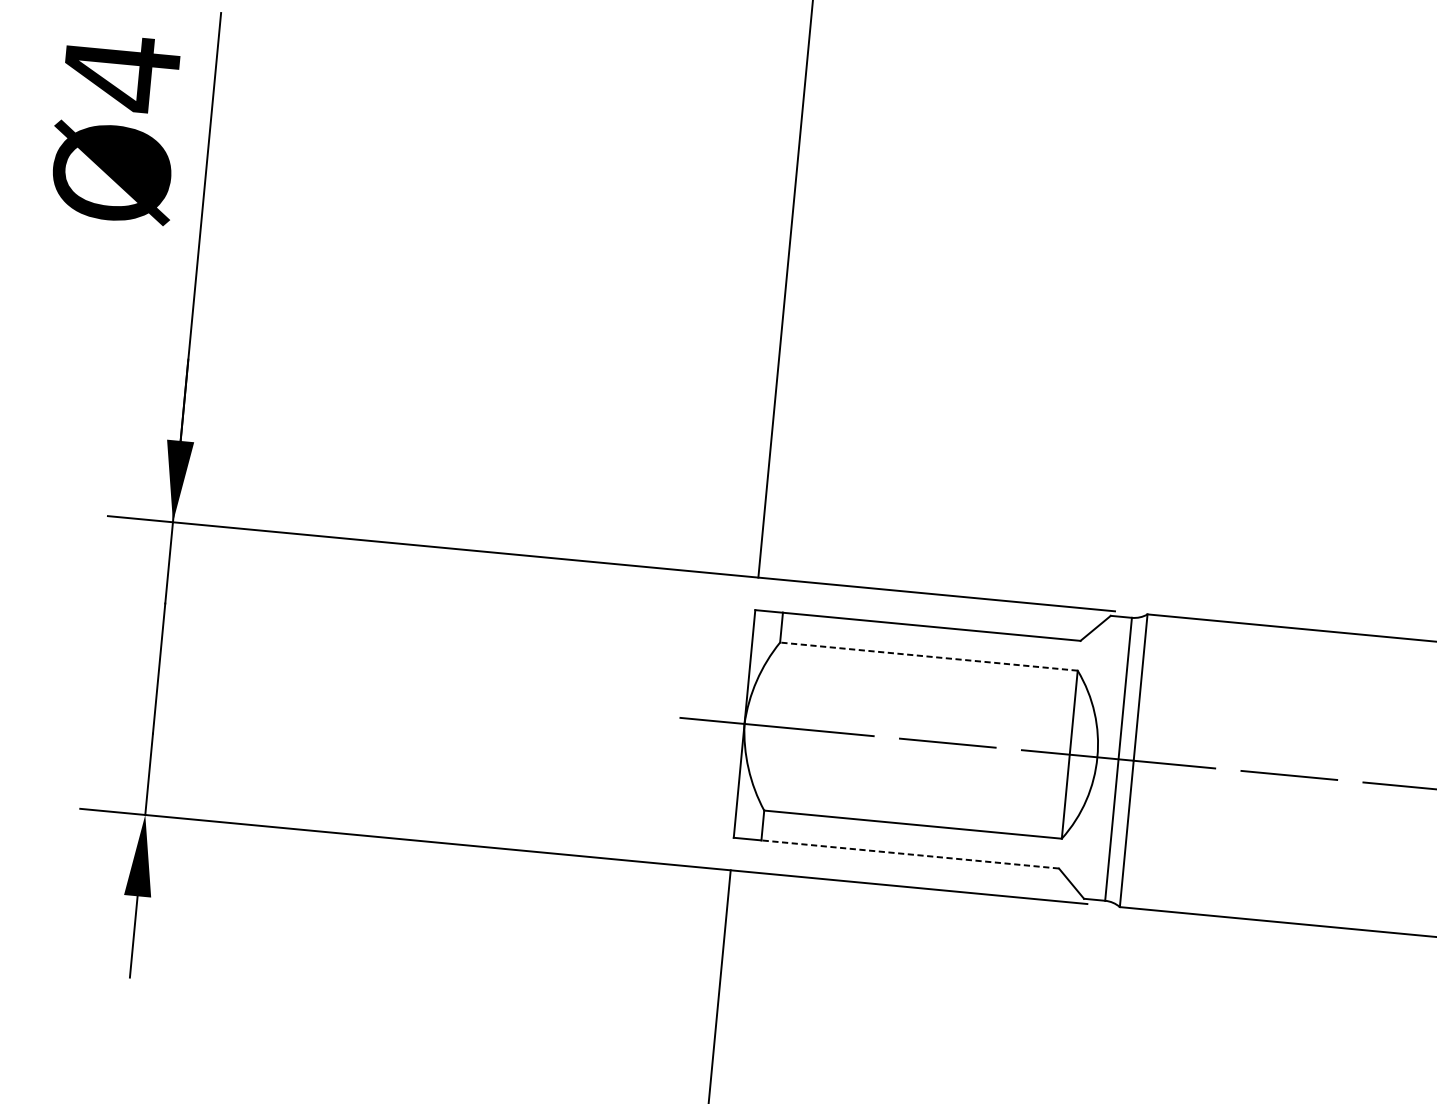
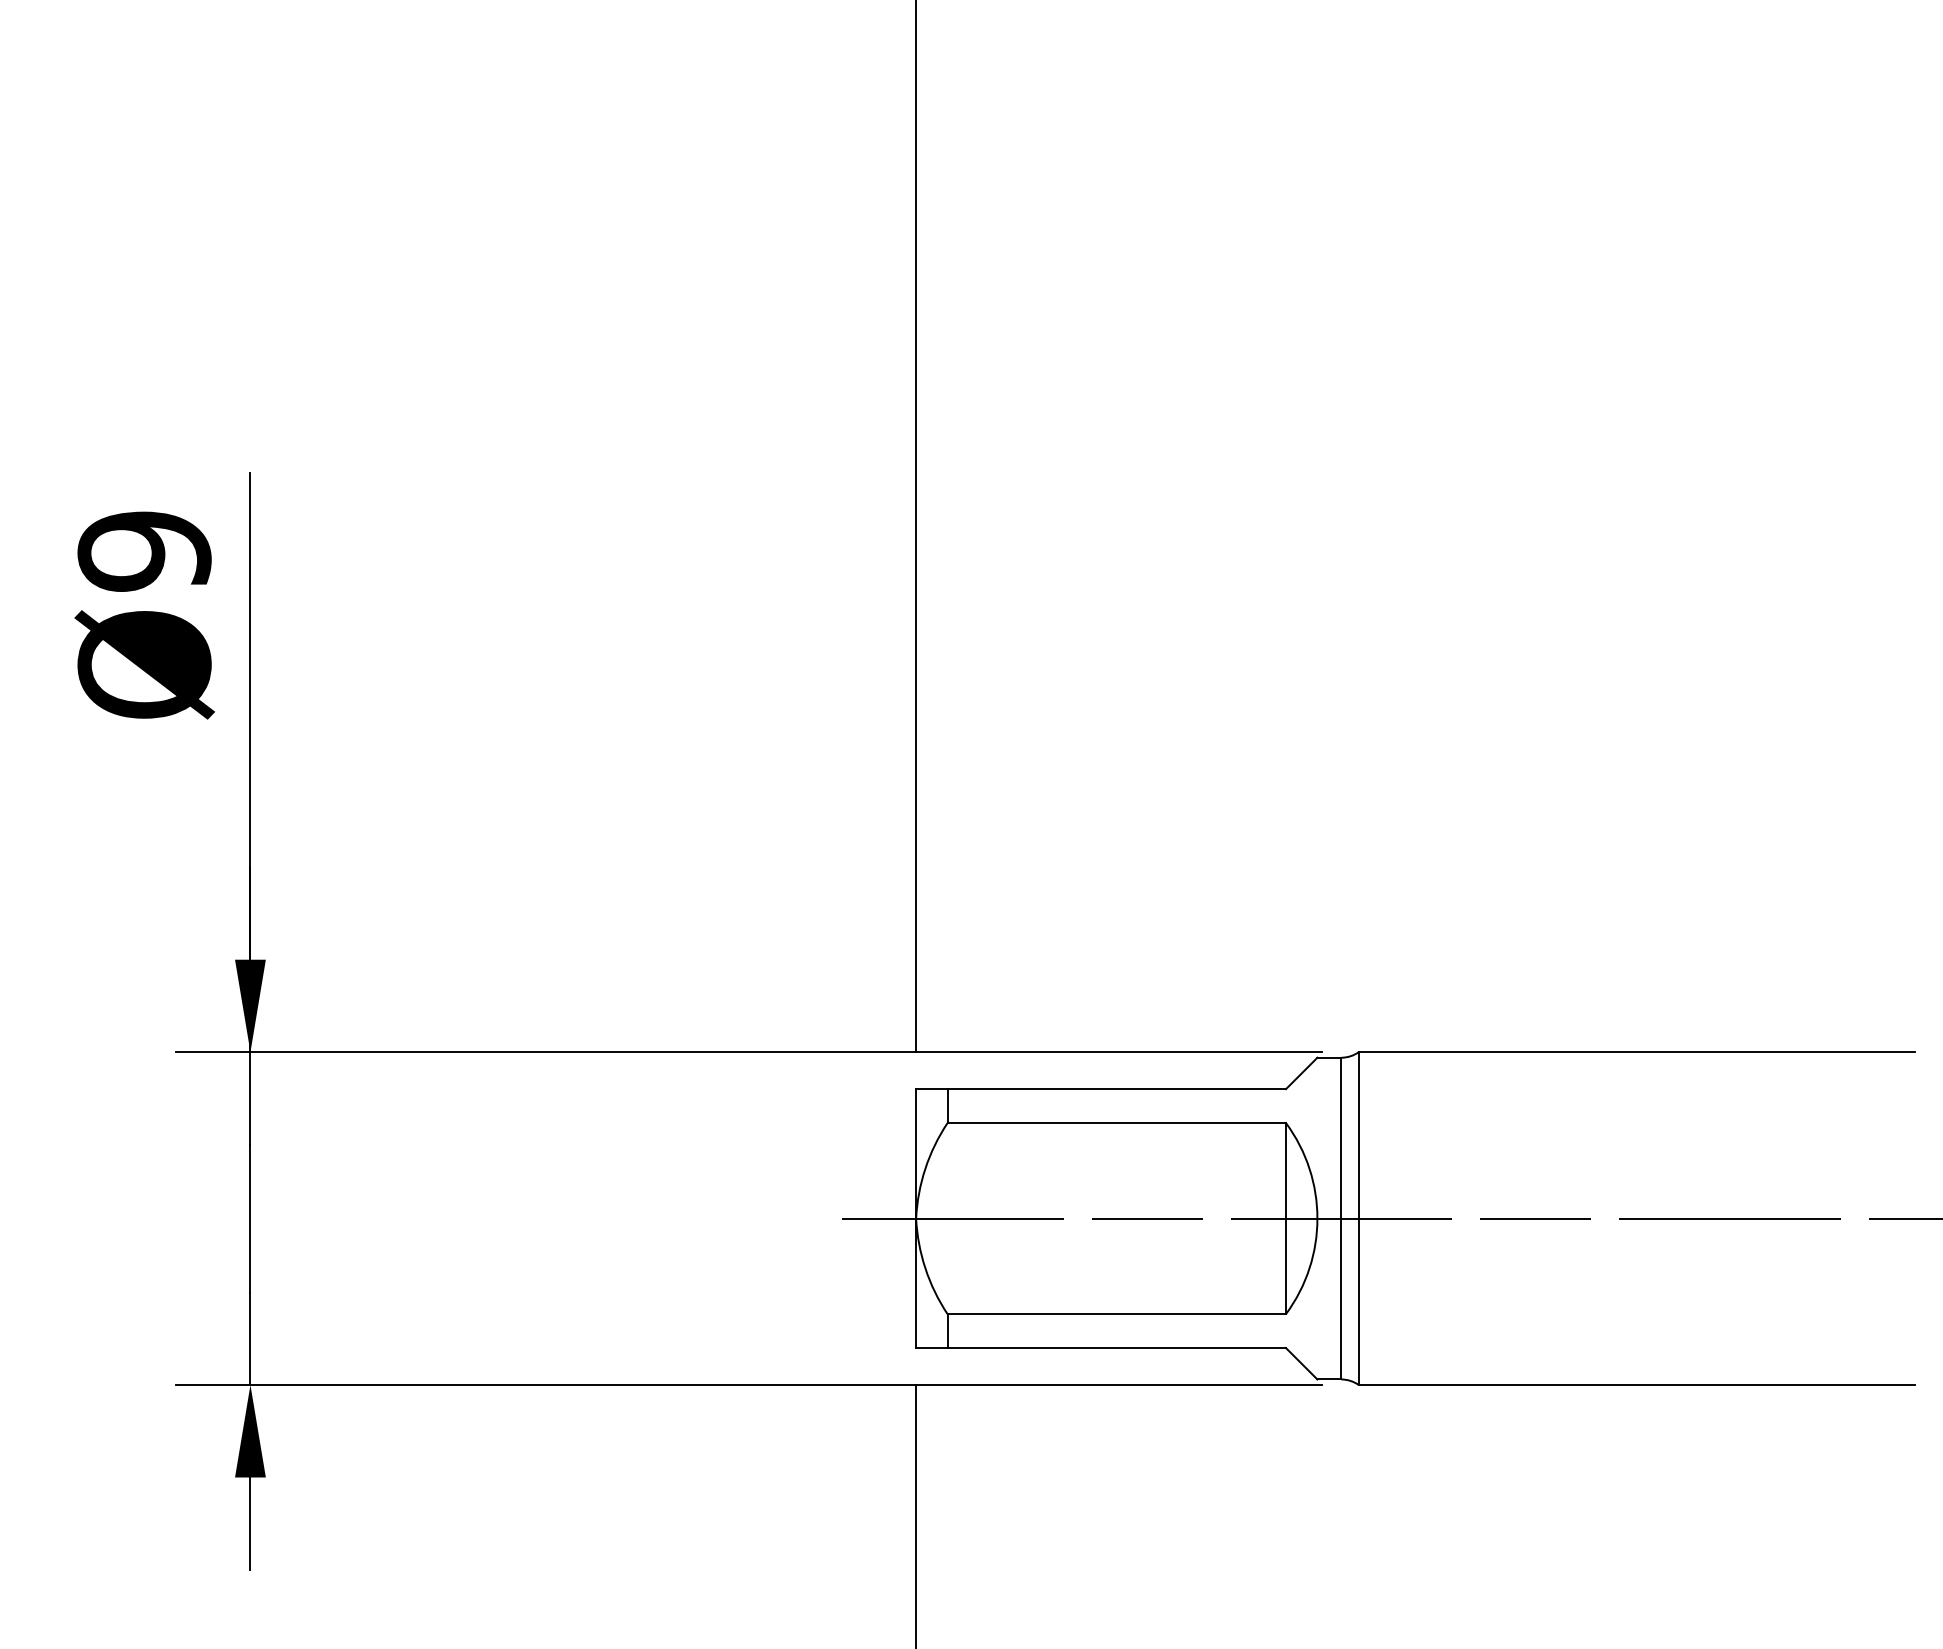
text: (121, 73) -> (144, 551), Ø4 -> Ø9
line: (928, 656) -> (1116, 1123), dashed -> solid
line: (909, 854) -> (1116, 1348), dashed -> solid

